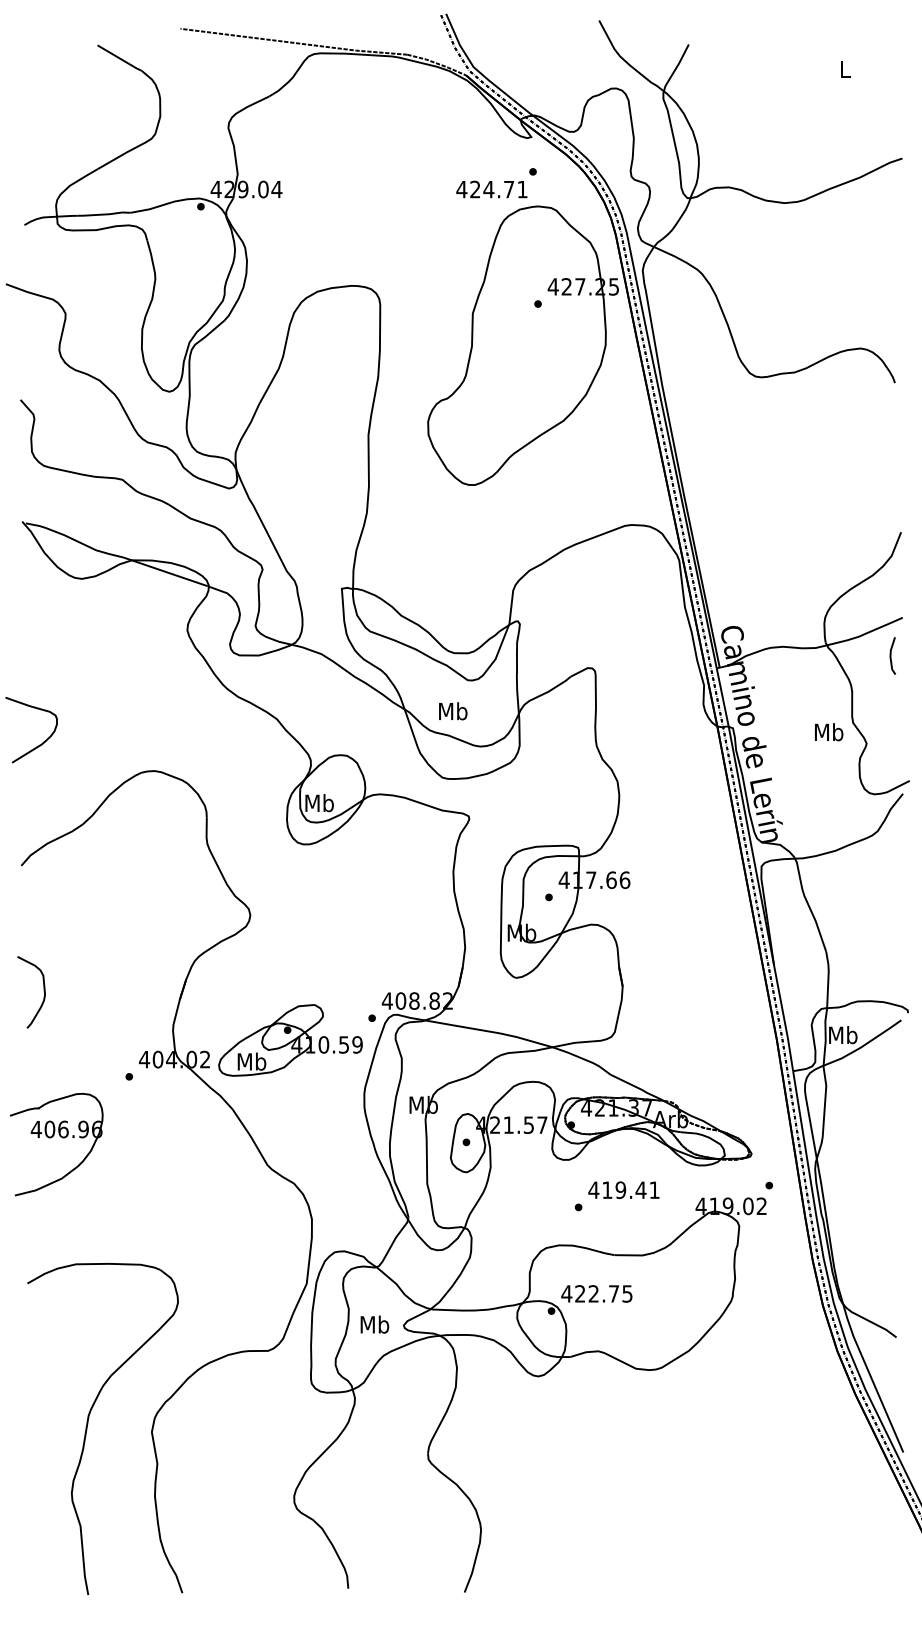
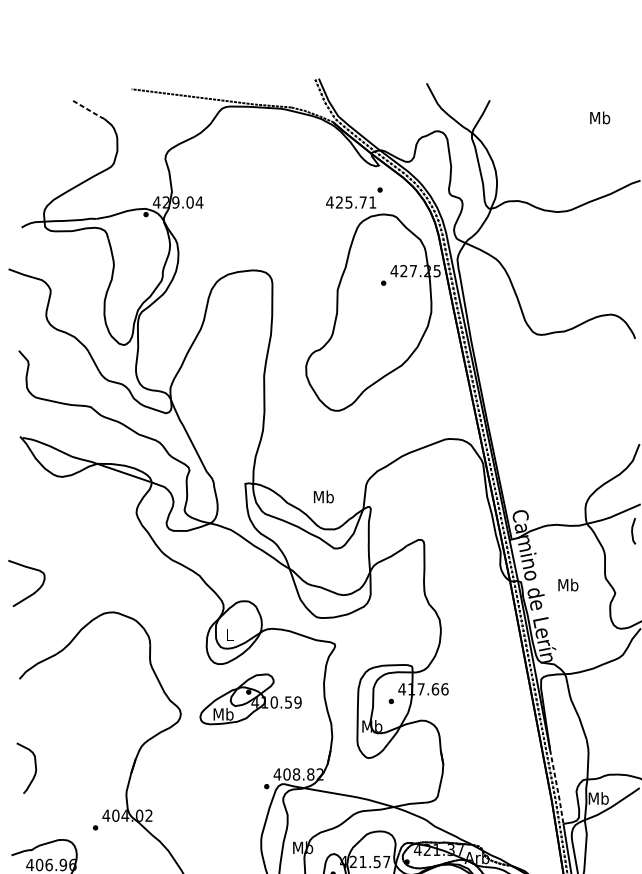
line: (120, 58) -> (89, 110), solid -> dashed
text: (845, 69) -> (600, 117), L -> Mb
text: (488, 189) -> (348, 202), 424.71 -> 425.71
text: (453, 711) -> (324, 497), moved
text: (829, 732) -> (568, 585), moved
text: (319, 803) -> (229, 635), Mb -> L
line: (784, 1019) -> (557, 787), solid -> dashed
part: (290, 1040) -> (250, 699), moved

